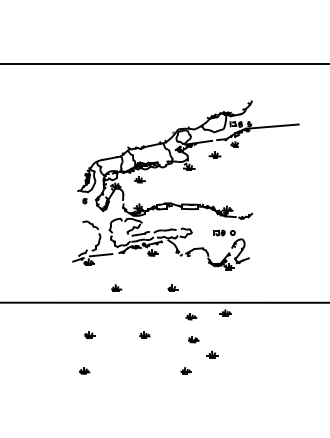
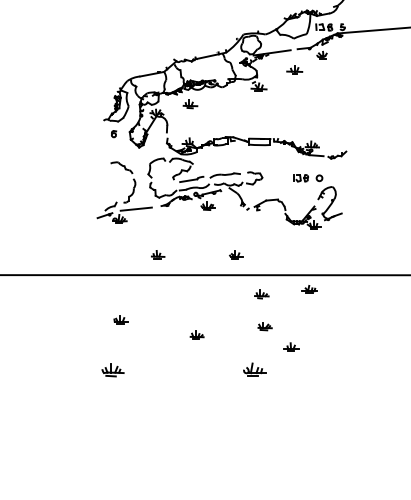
part: (144, 334) -> (196, 334), moved
part: (84, 370) -> (113, 369), size x1.6
part: (185, 370) -> (253, 369), size x1.6

